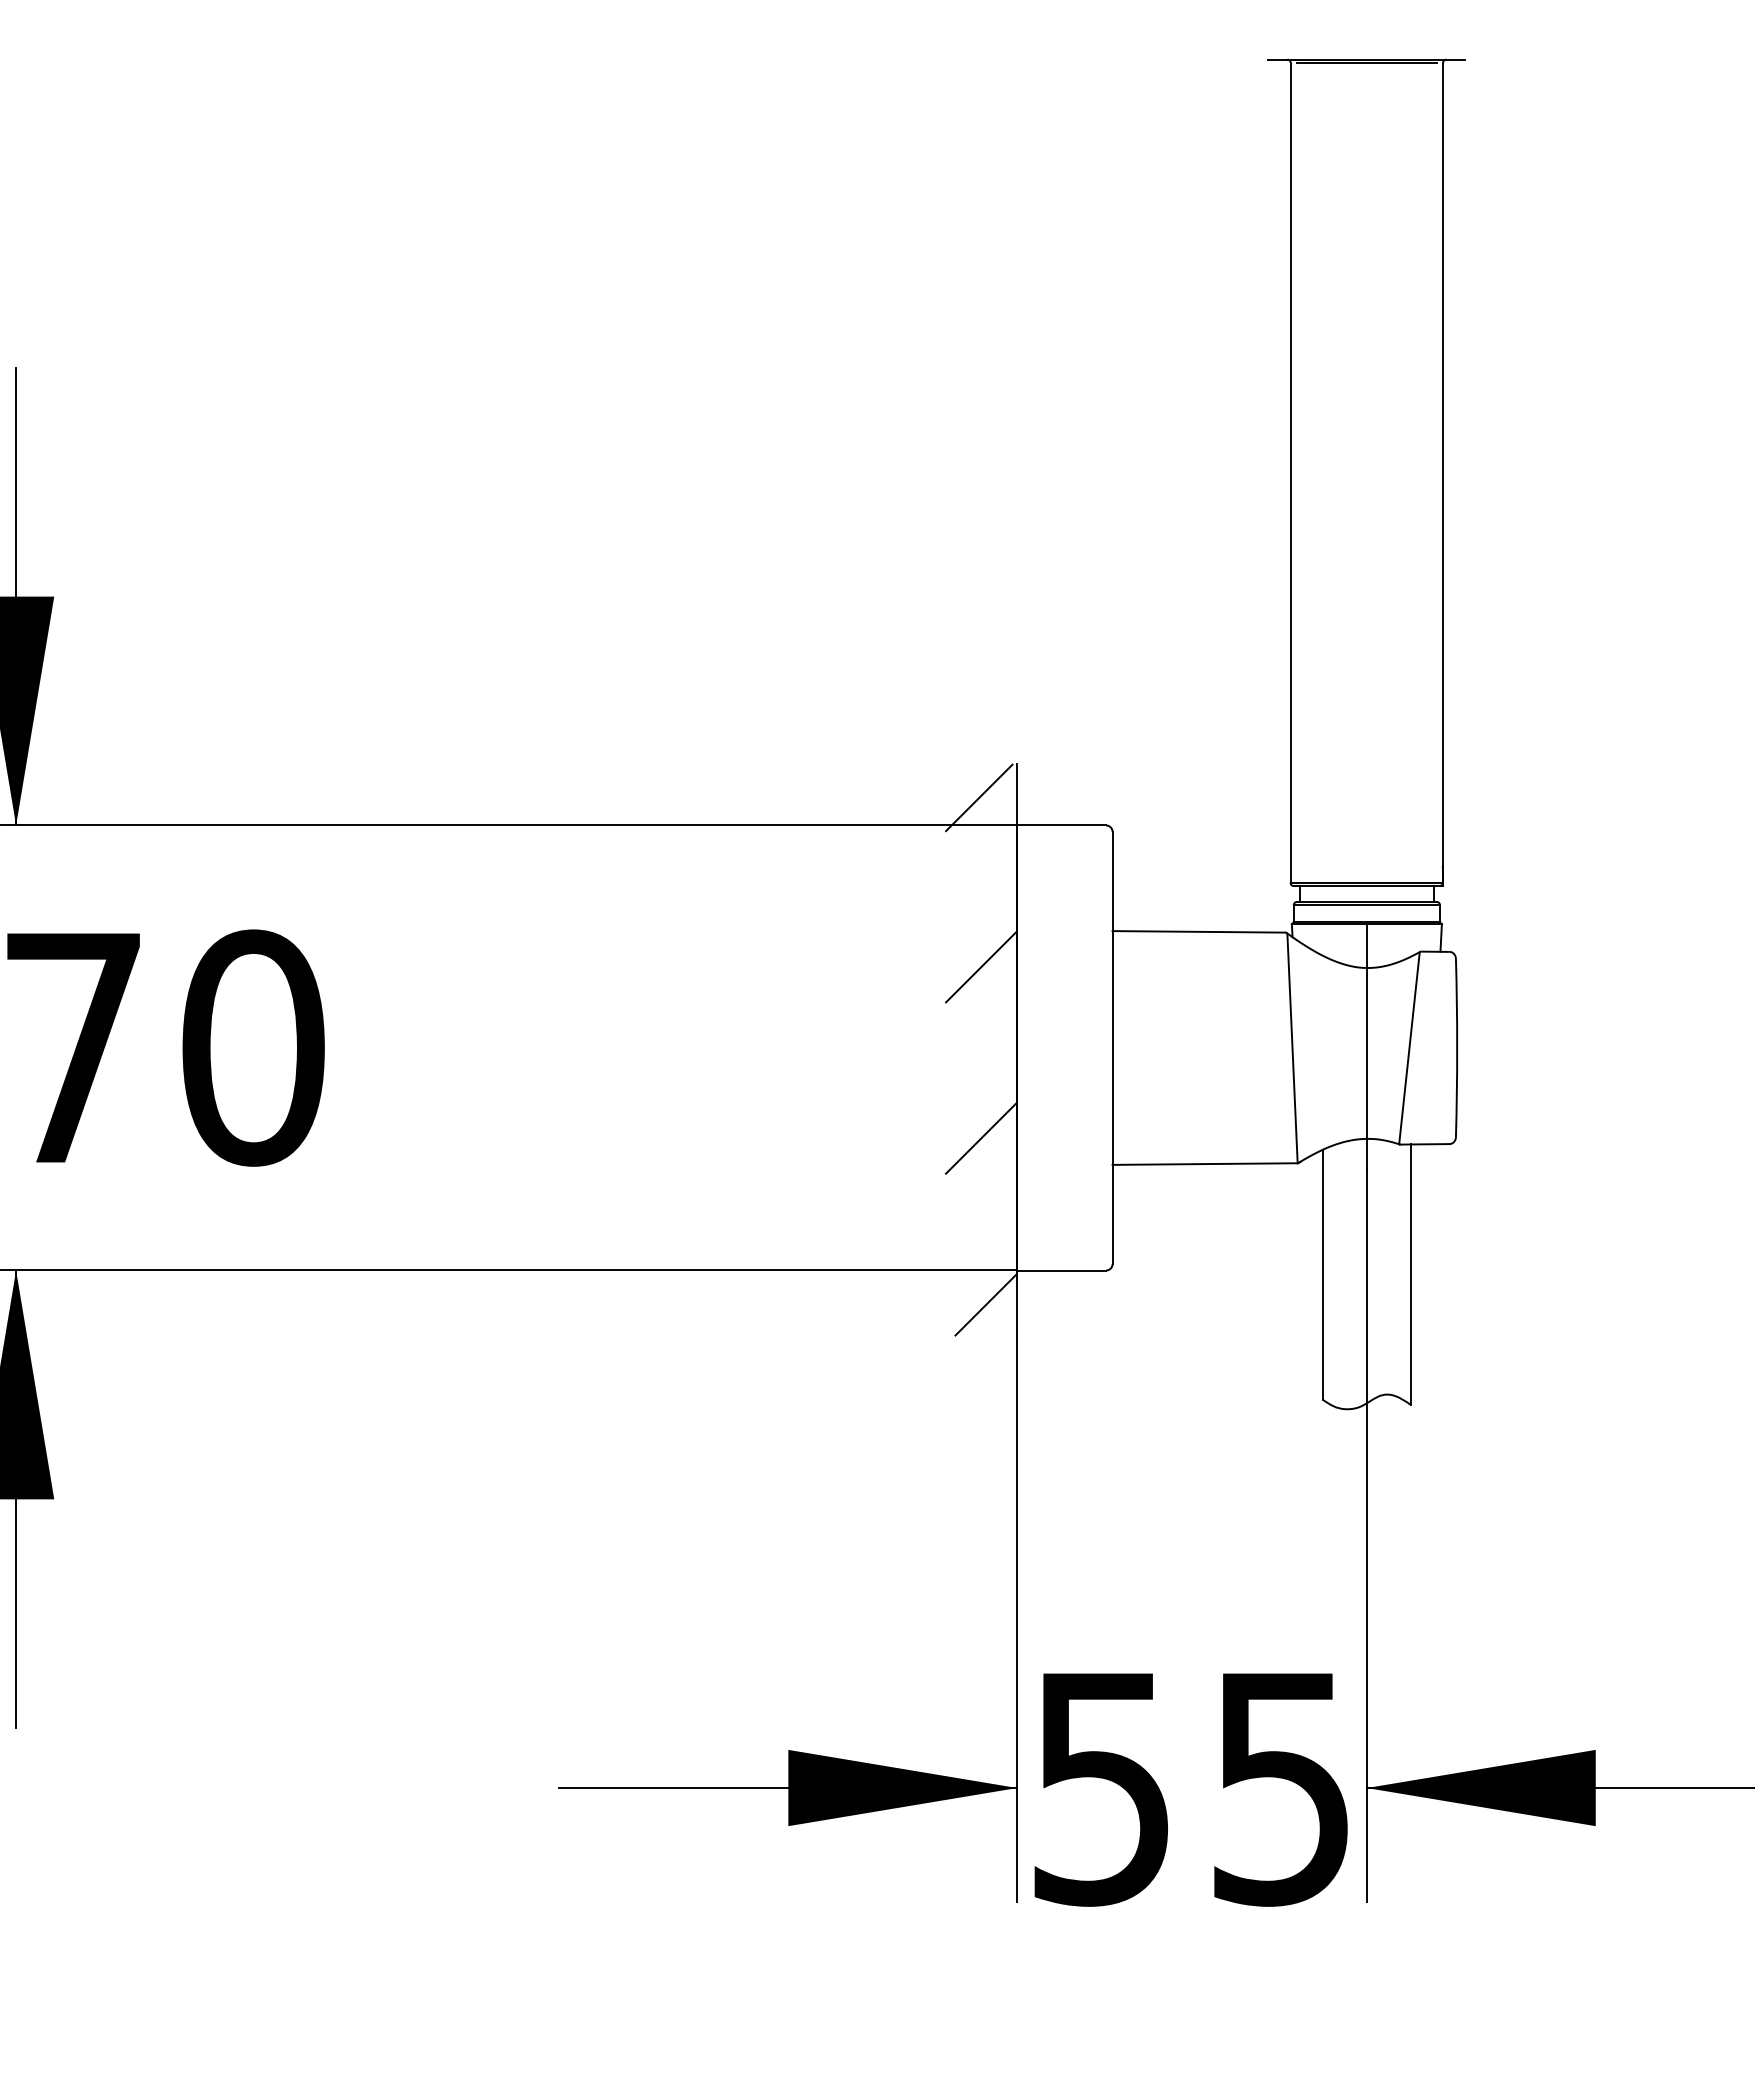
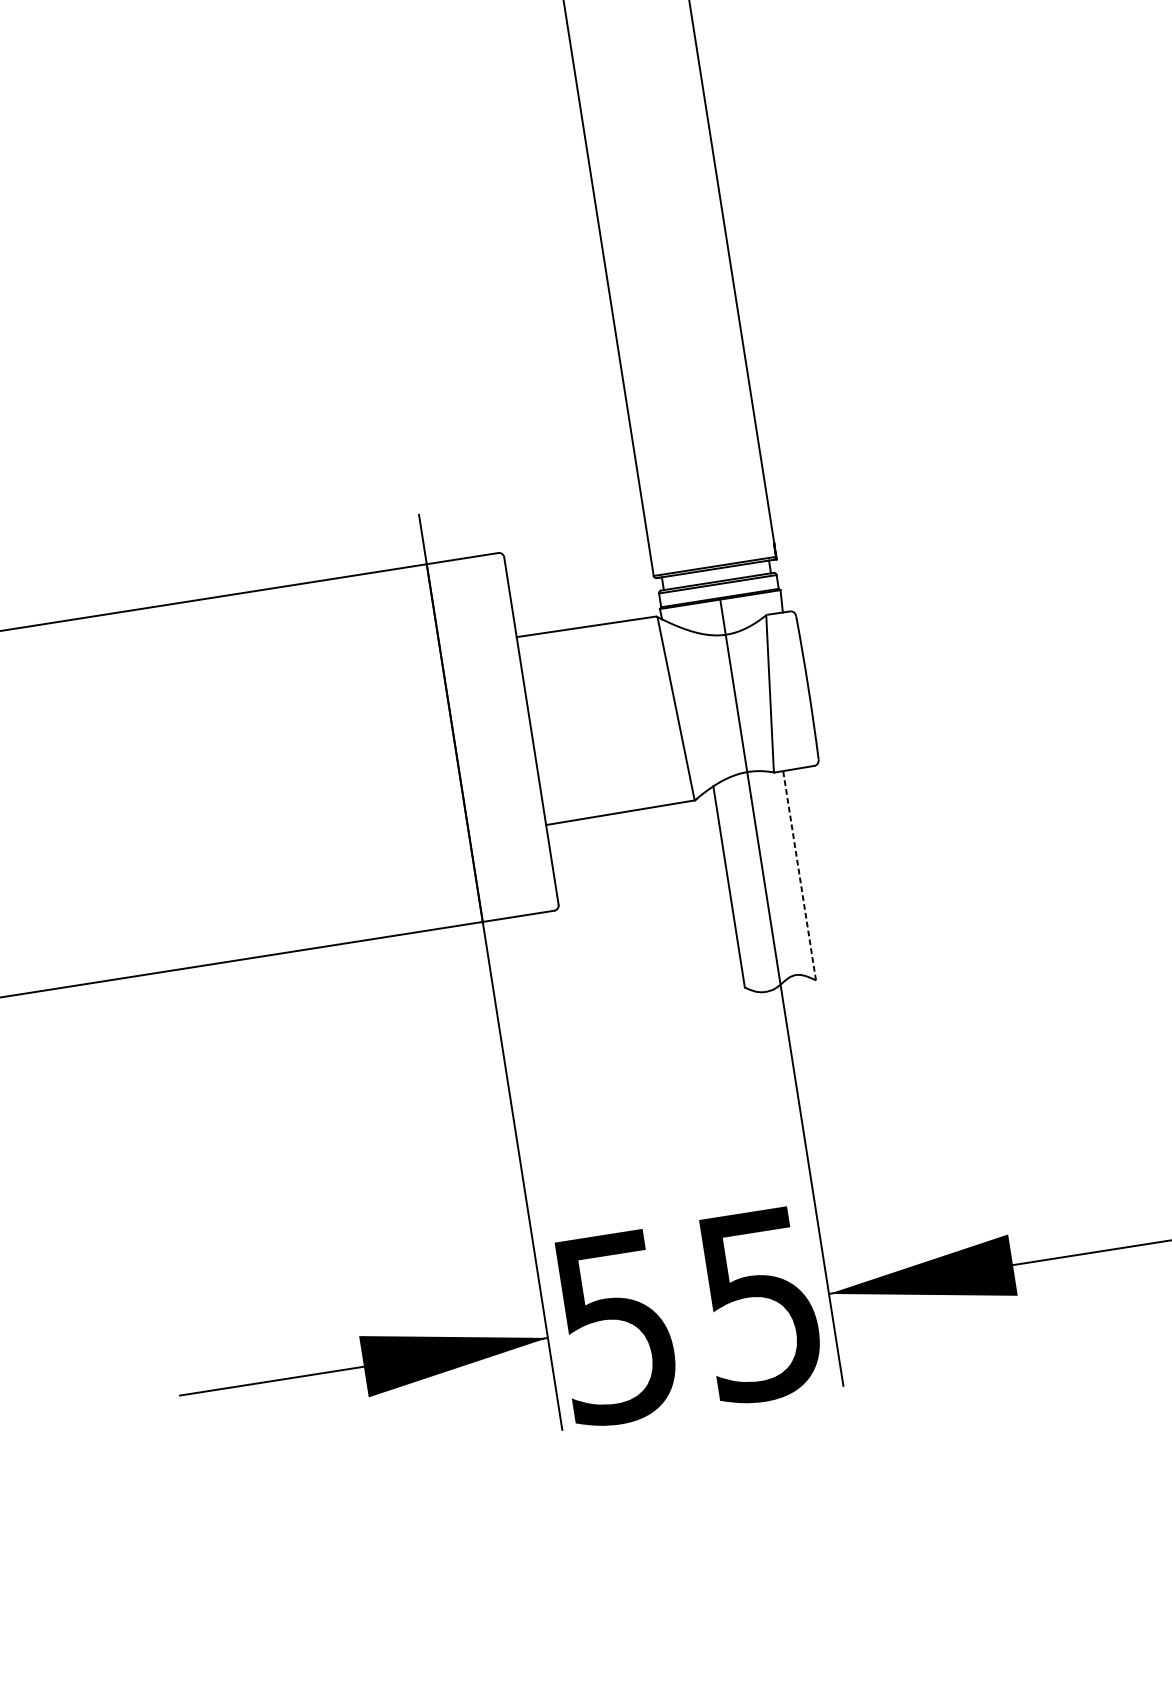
hatch: (981, 1050) -> (426, 749), removed
line: (1410, 1274) -> (799, 875), solid -> dashed

